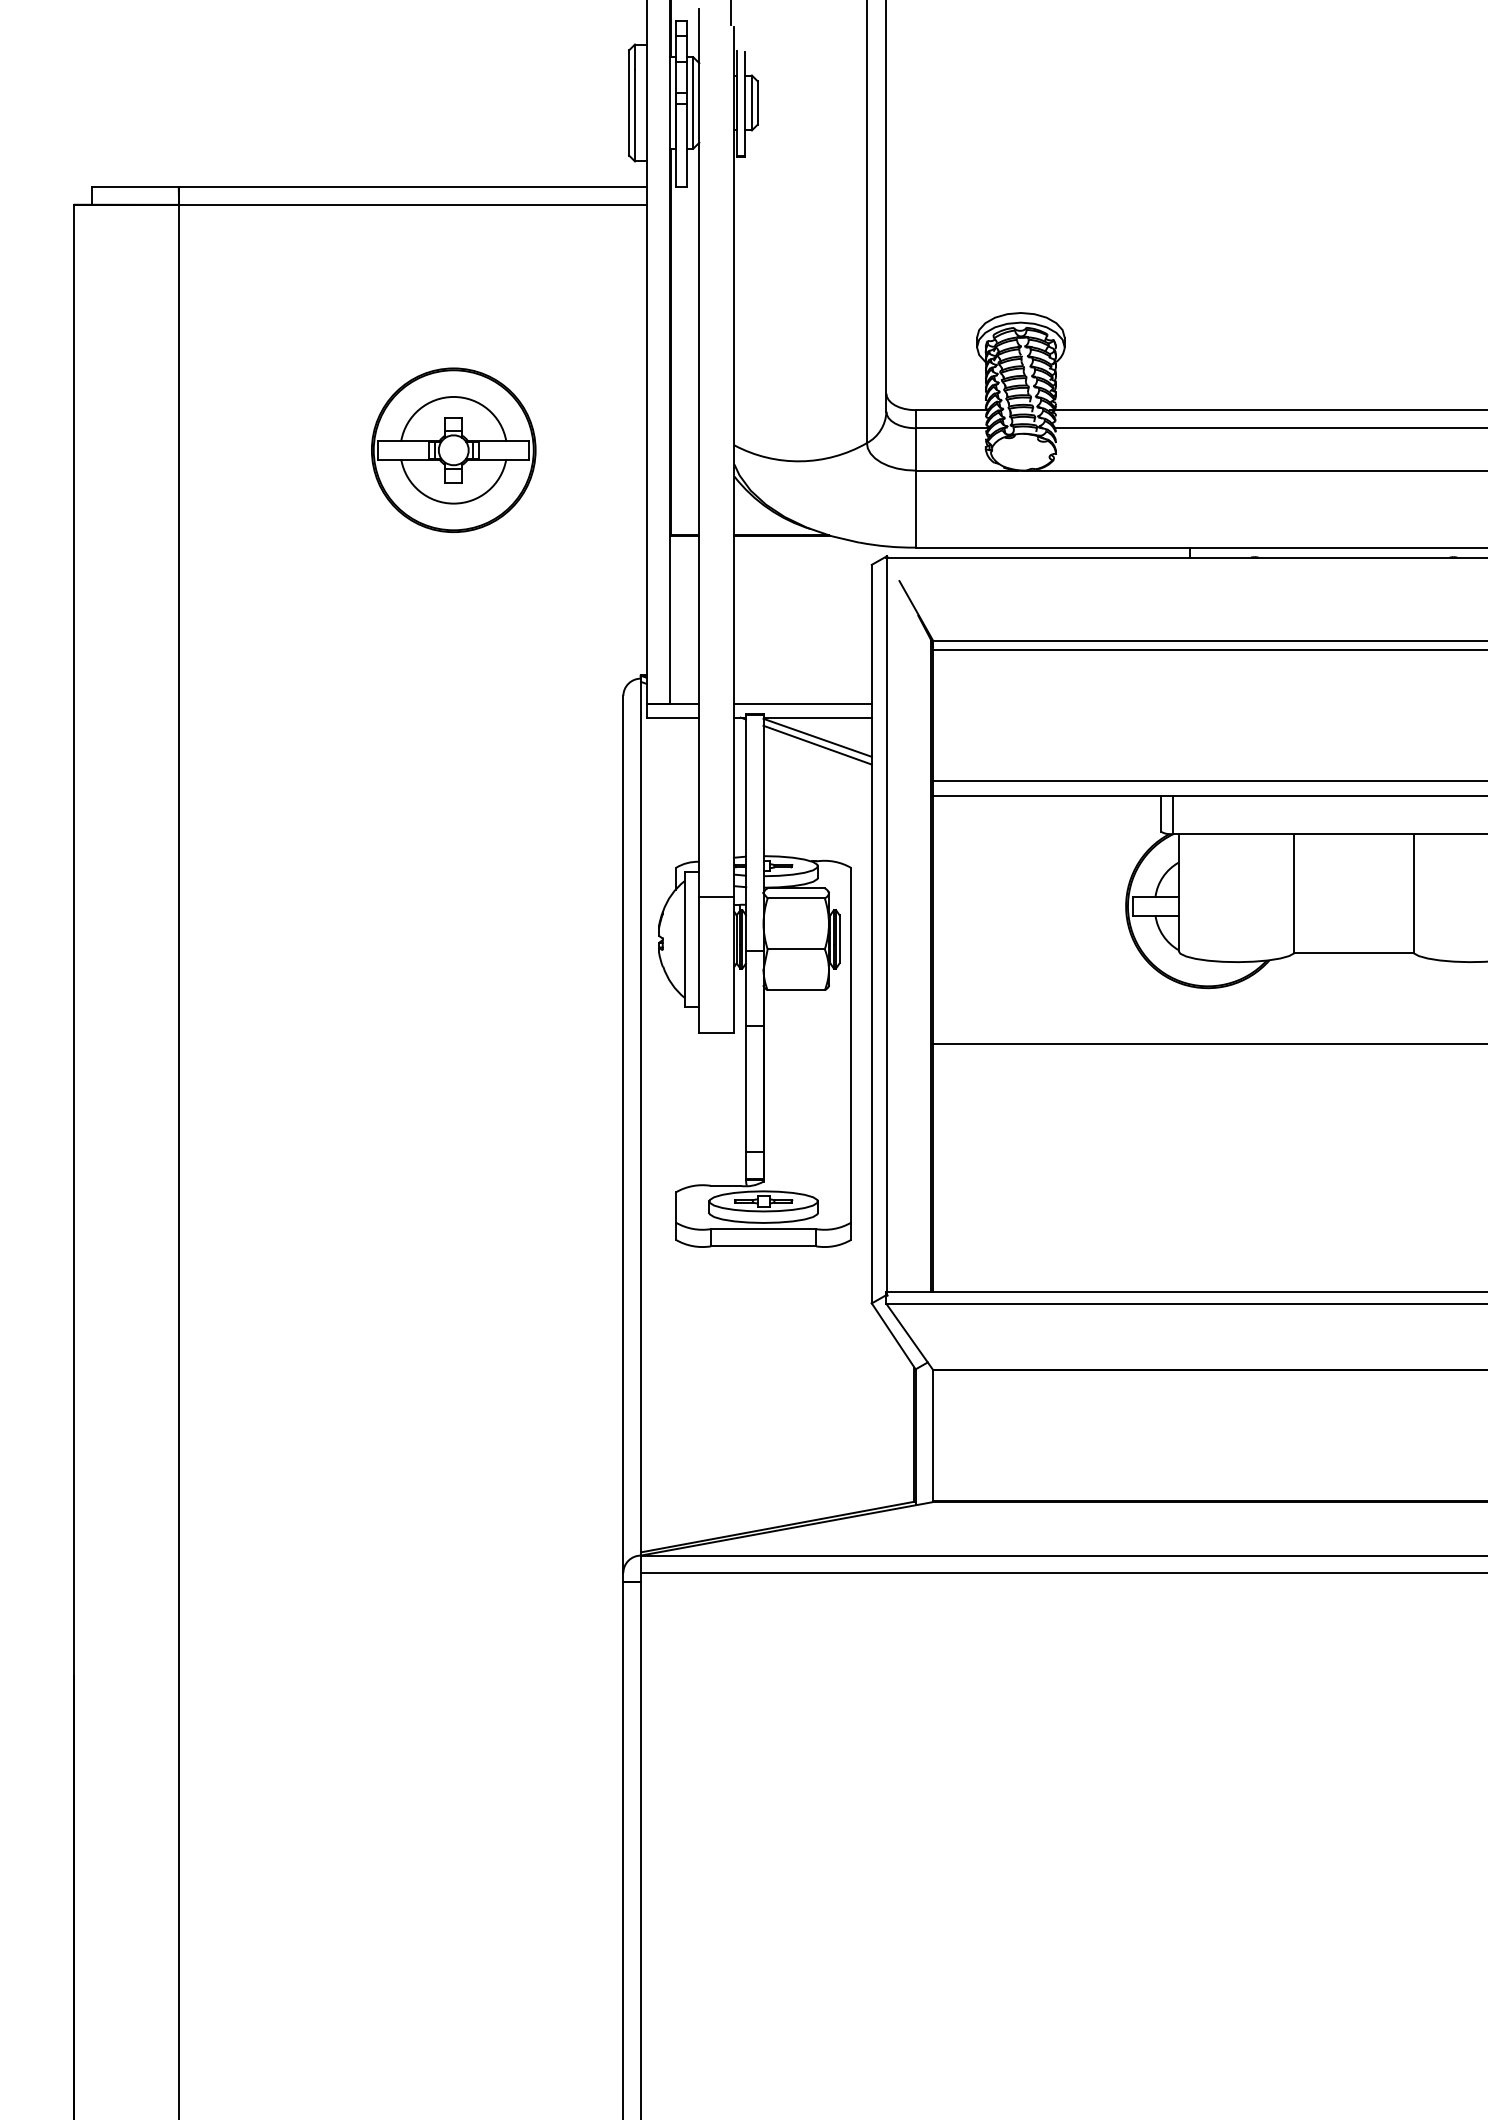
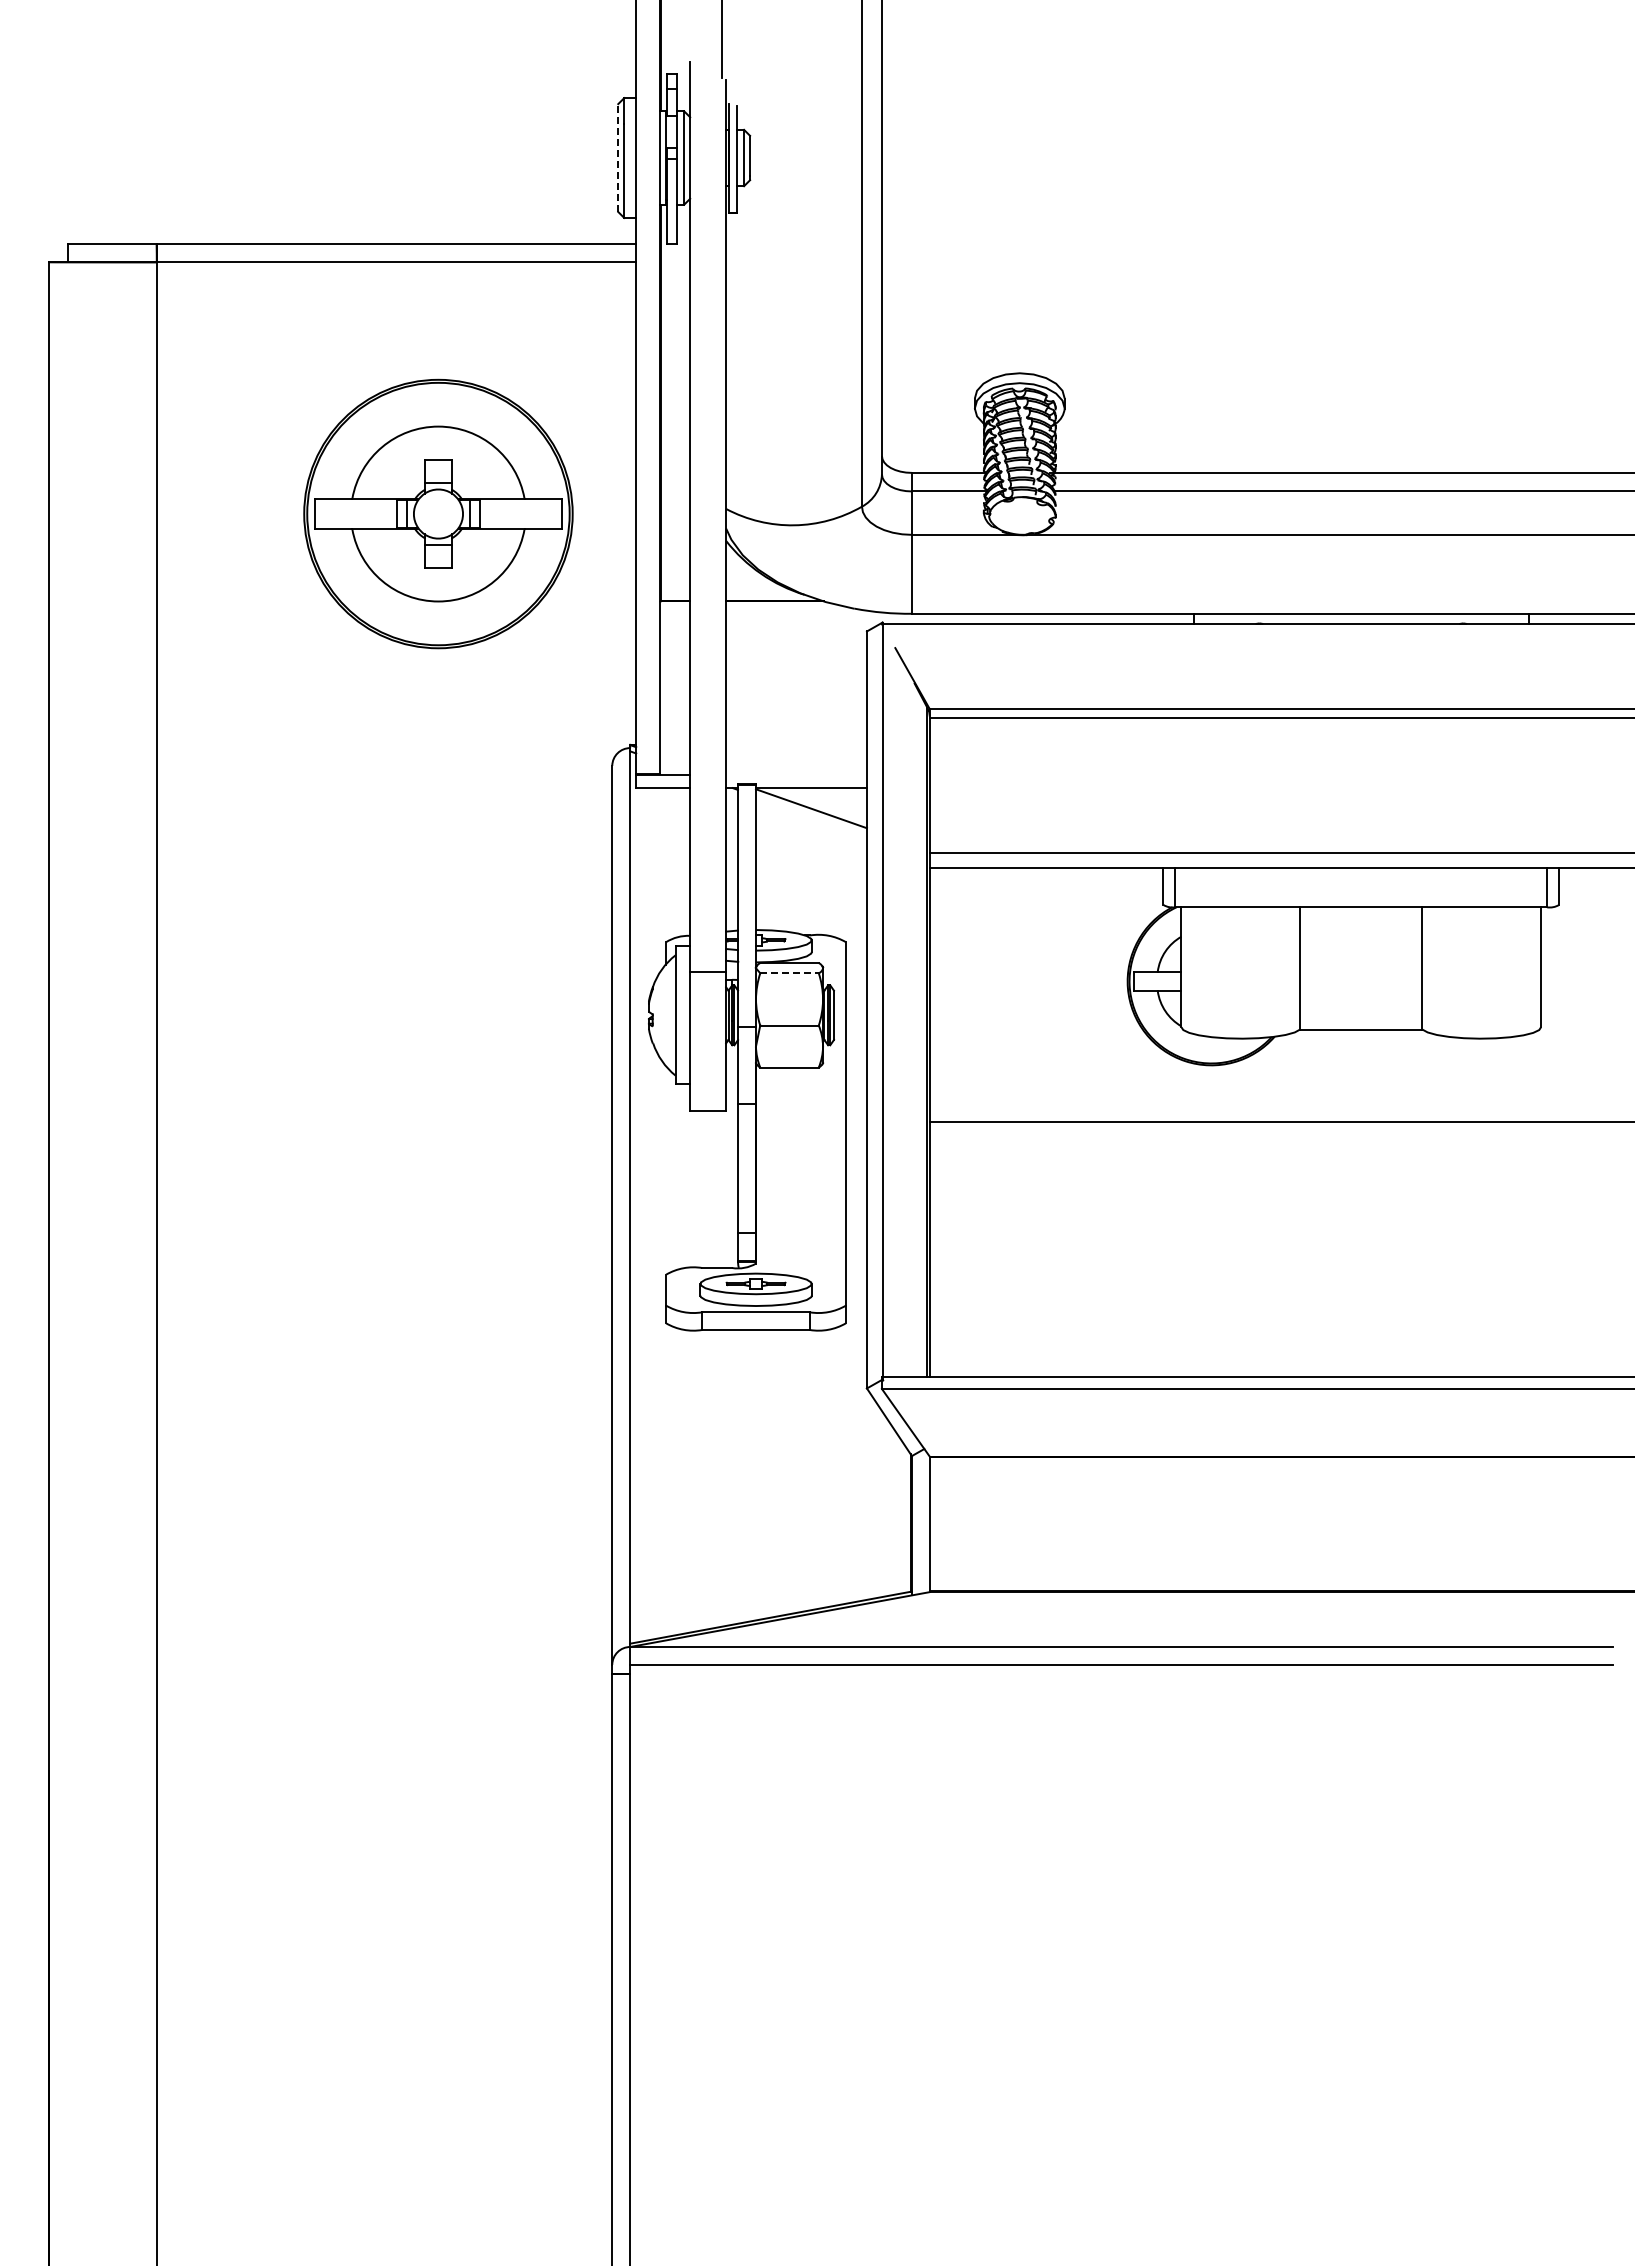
line: (629, 103) -> (618, 158), solid -> dashed
part: (453, 449) -> (438, 513), size x1.6
line: (803, 704) -> (796, 774), removed
line: (816, 745) -> (810, 816), removed
line: (797, 898) -> (790, 973), solid -> dashed

